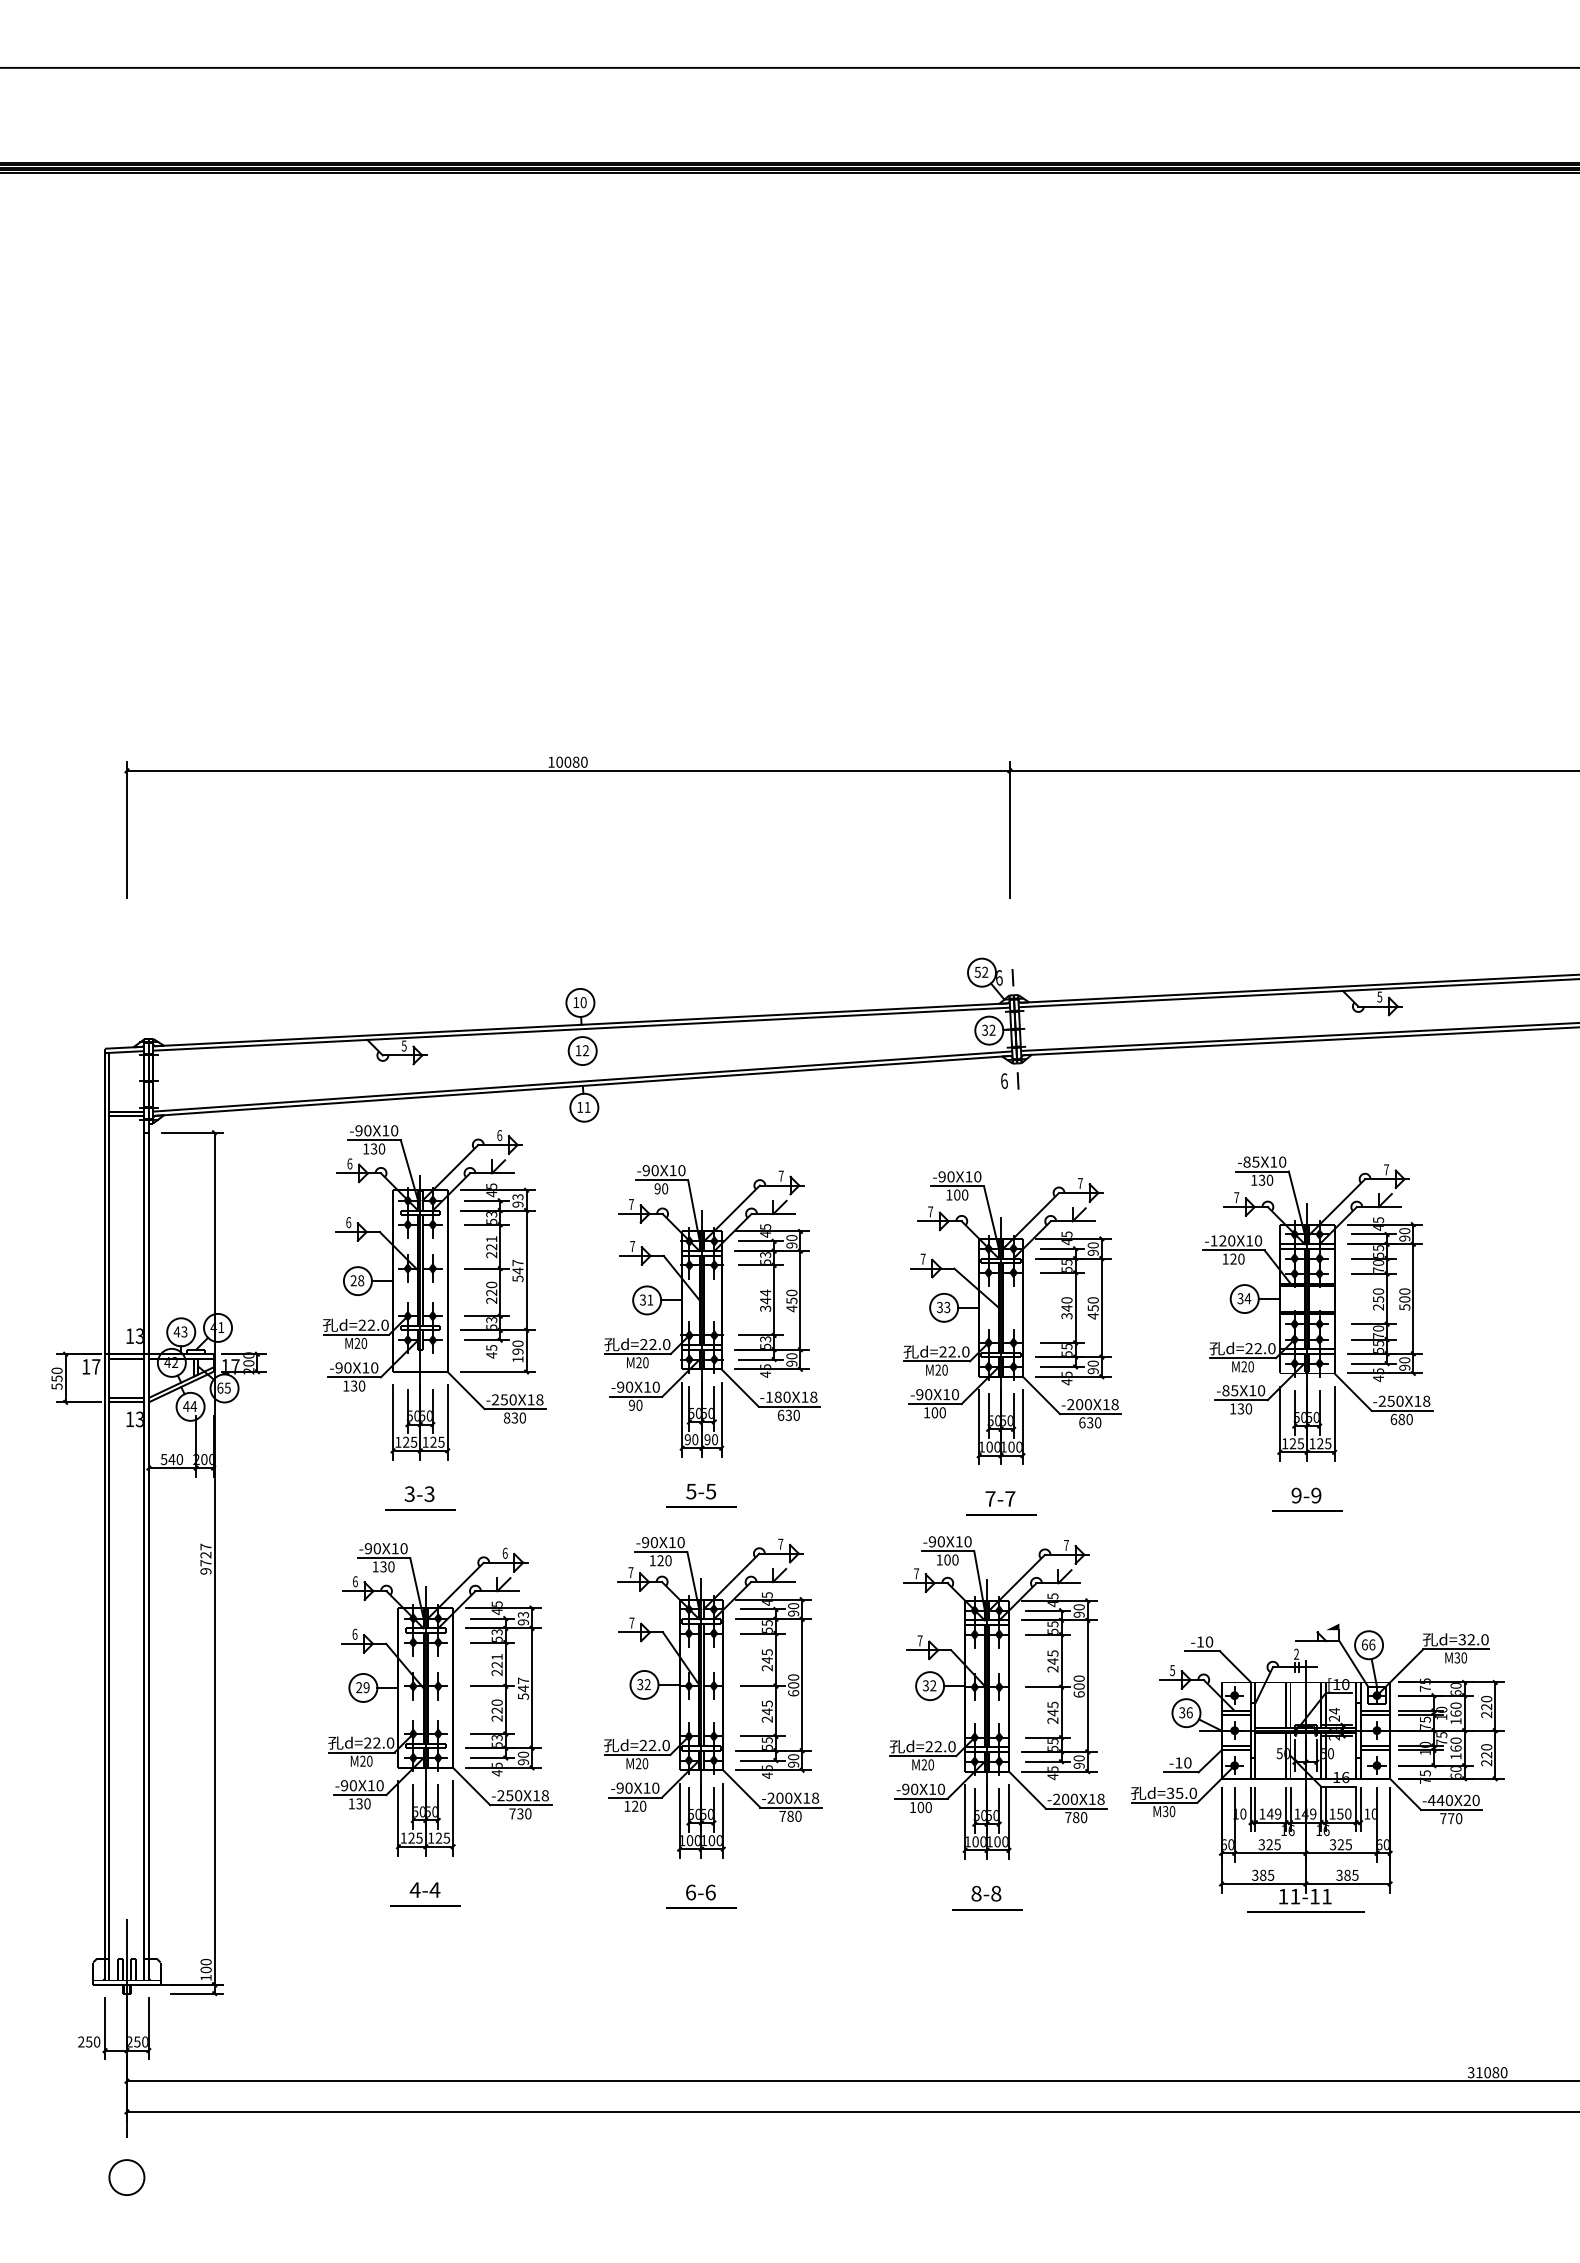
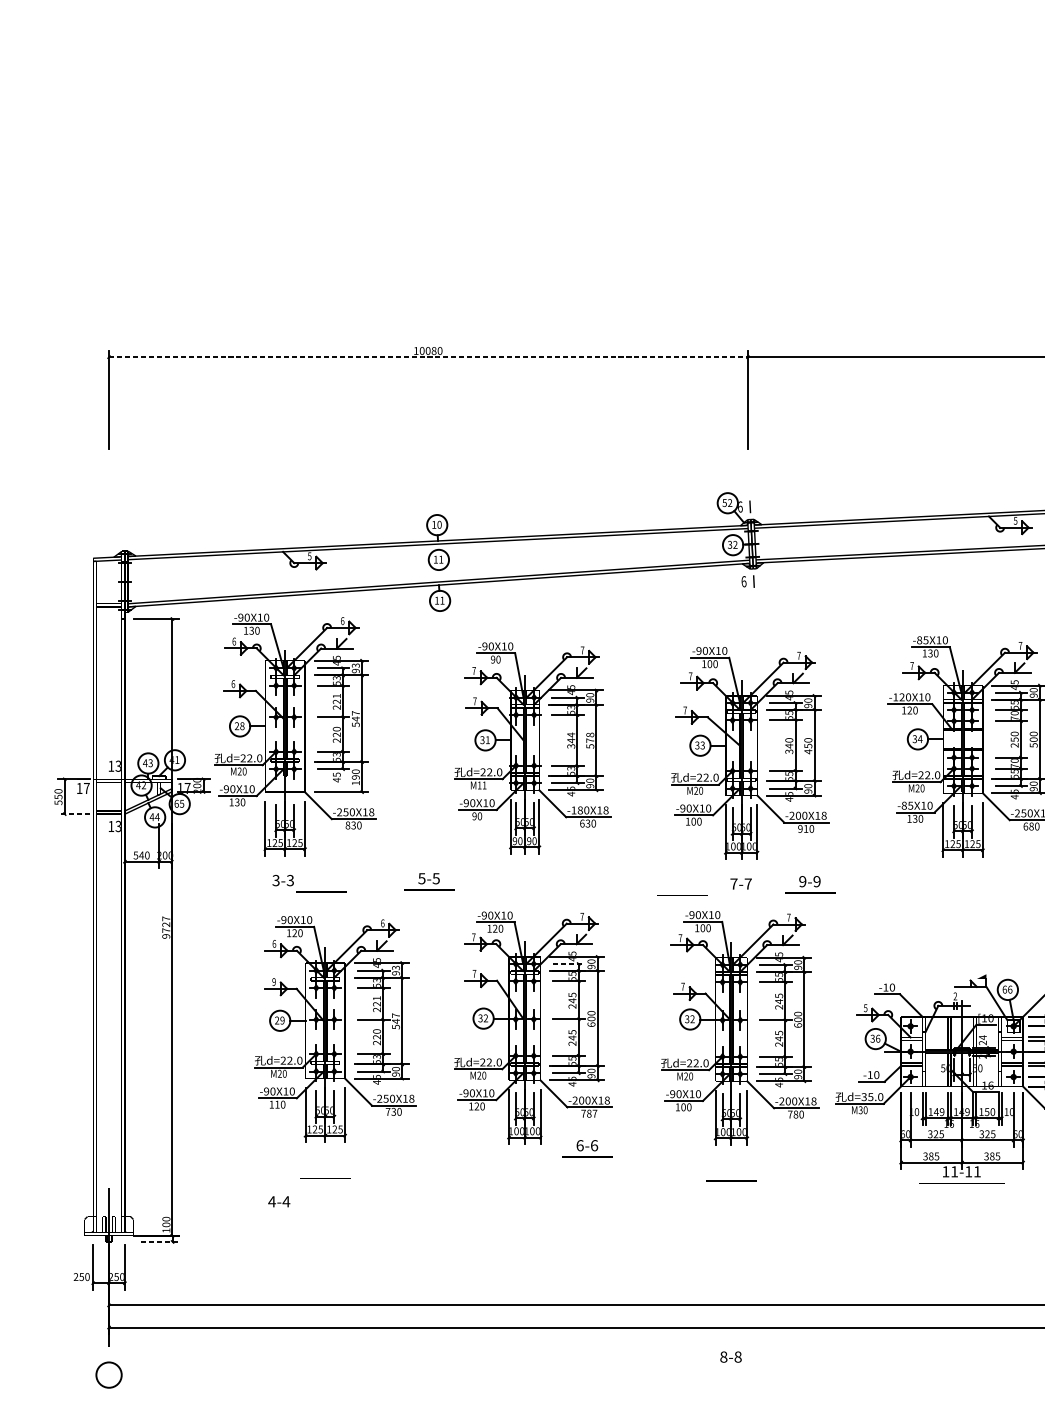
line: (568, 770) -> (428, 356), solid -> dashed
text: (585, 1050) -> (440, 559), 12 -> 11
part: (434, 1292) -> (295, 734), moved
text: (791, 1300) -> (589, 740), 450 -> 578
text: (642, 1362) -> (482, 785), M20 -> M11
line: (78, 1402) -> (74, 814), solid -> dashed
text: (1086, 1422) -> (803, 828), 630 -> 910
text: (419, 1493) -> (283, 880), moved
text: (701, 1495) -> (429, 881), moved
text: (1307, 1499) -> (810, 884), moved
line: (1001, 1514) -> (682, 895), moved
text: (383, 1567) -> (294, 933), 130 -> 120
line: (762, 1609) -> (568, 964), solid -> dashed
text: (354, 1633) -> (273, 981), 6 -> 9
text: (359, 1803) -> (277, 1104), 130 -> 110
text: (798, 1815) -> (595, 1113), 780 -> 787
text: (424, 1889) -> (278, 1201), moved
text: (986, 1893) -> (731, 1356), moved
text: (701, 1896) -> (587, 1148), moved
line: (197, 1993) -> (160, 1241), solid -> dashed

